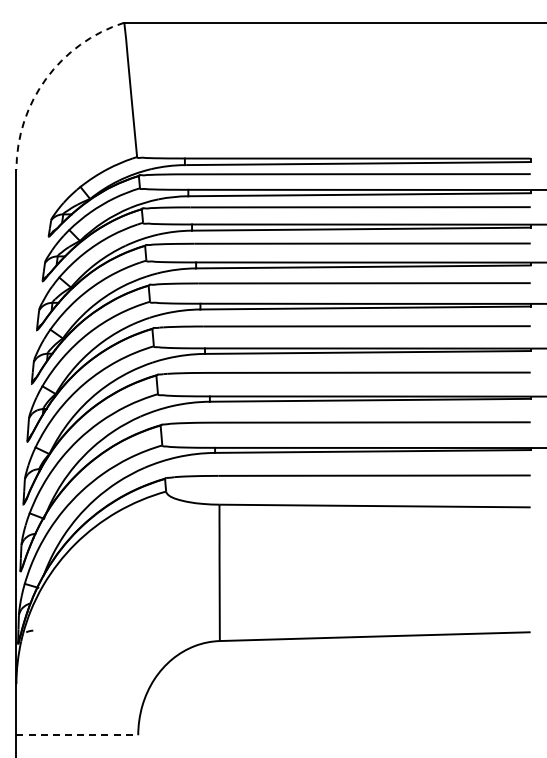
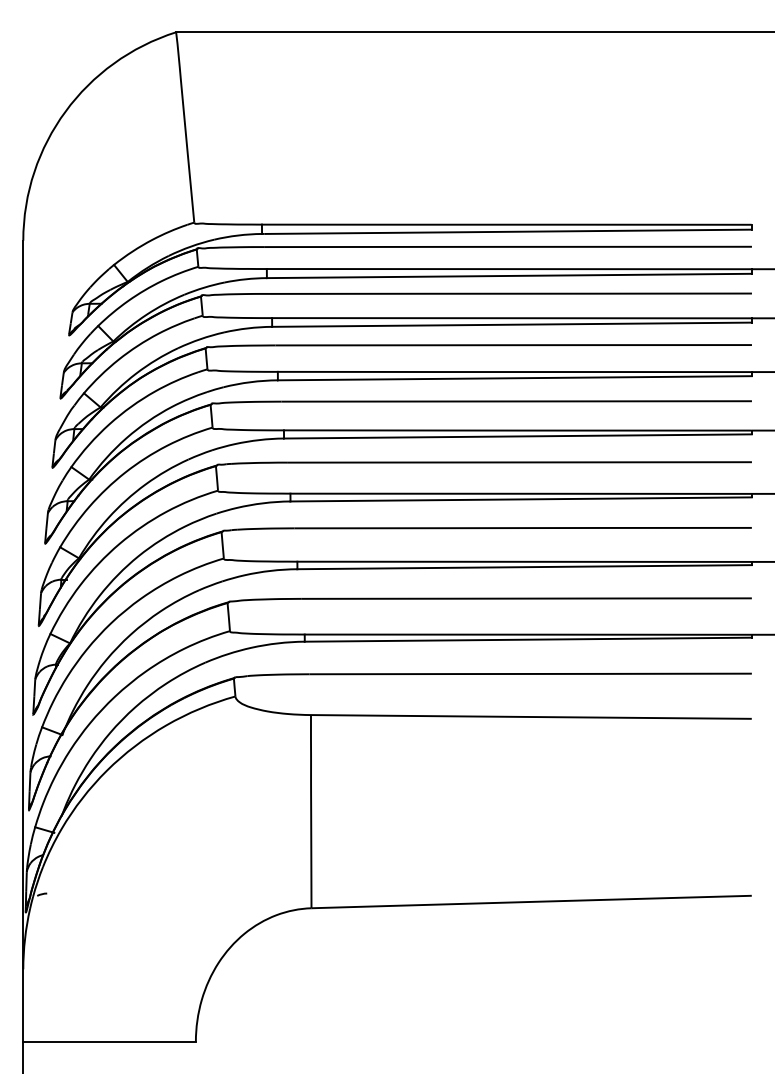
arc: (46, 78) -> (65, 111), dashed -> solid
line: (77, 735) -> (109, 1042), dashed -> solid

